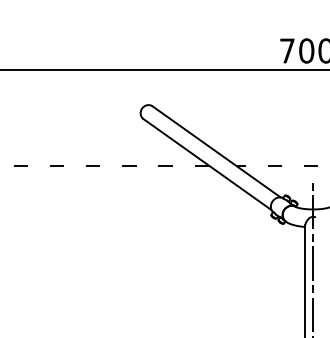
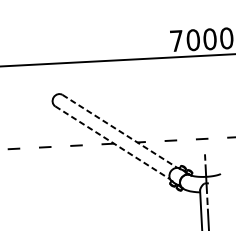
line: (216, 151) -> (119, 131), solid -> dashed
line: (207, 164) -> (112, 142), solid -> dashed

